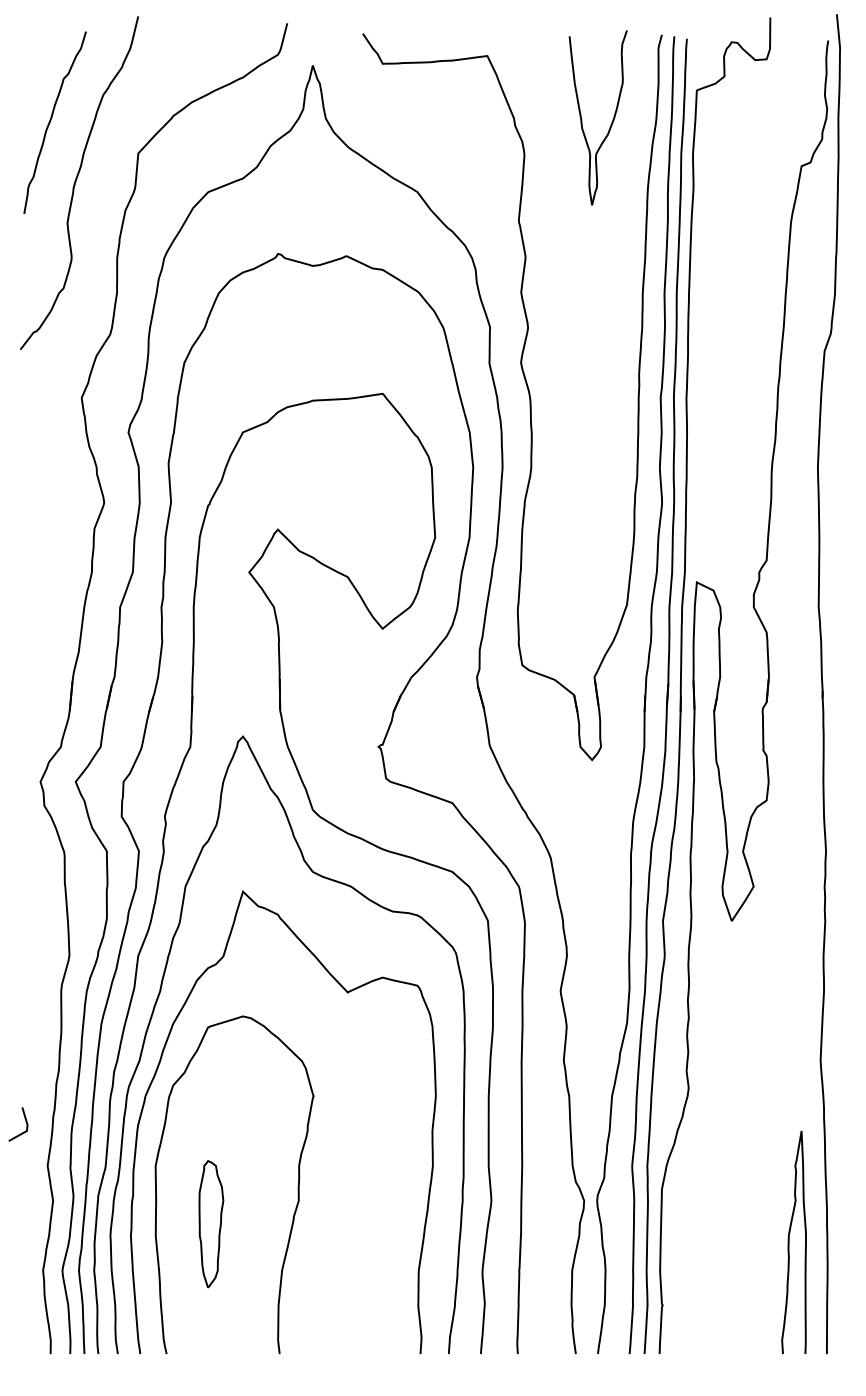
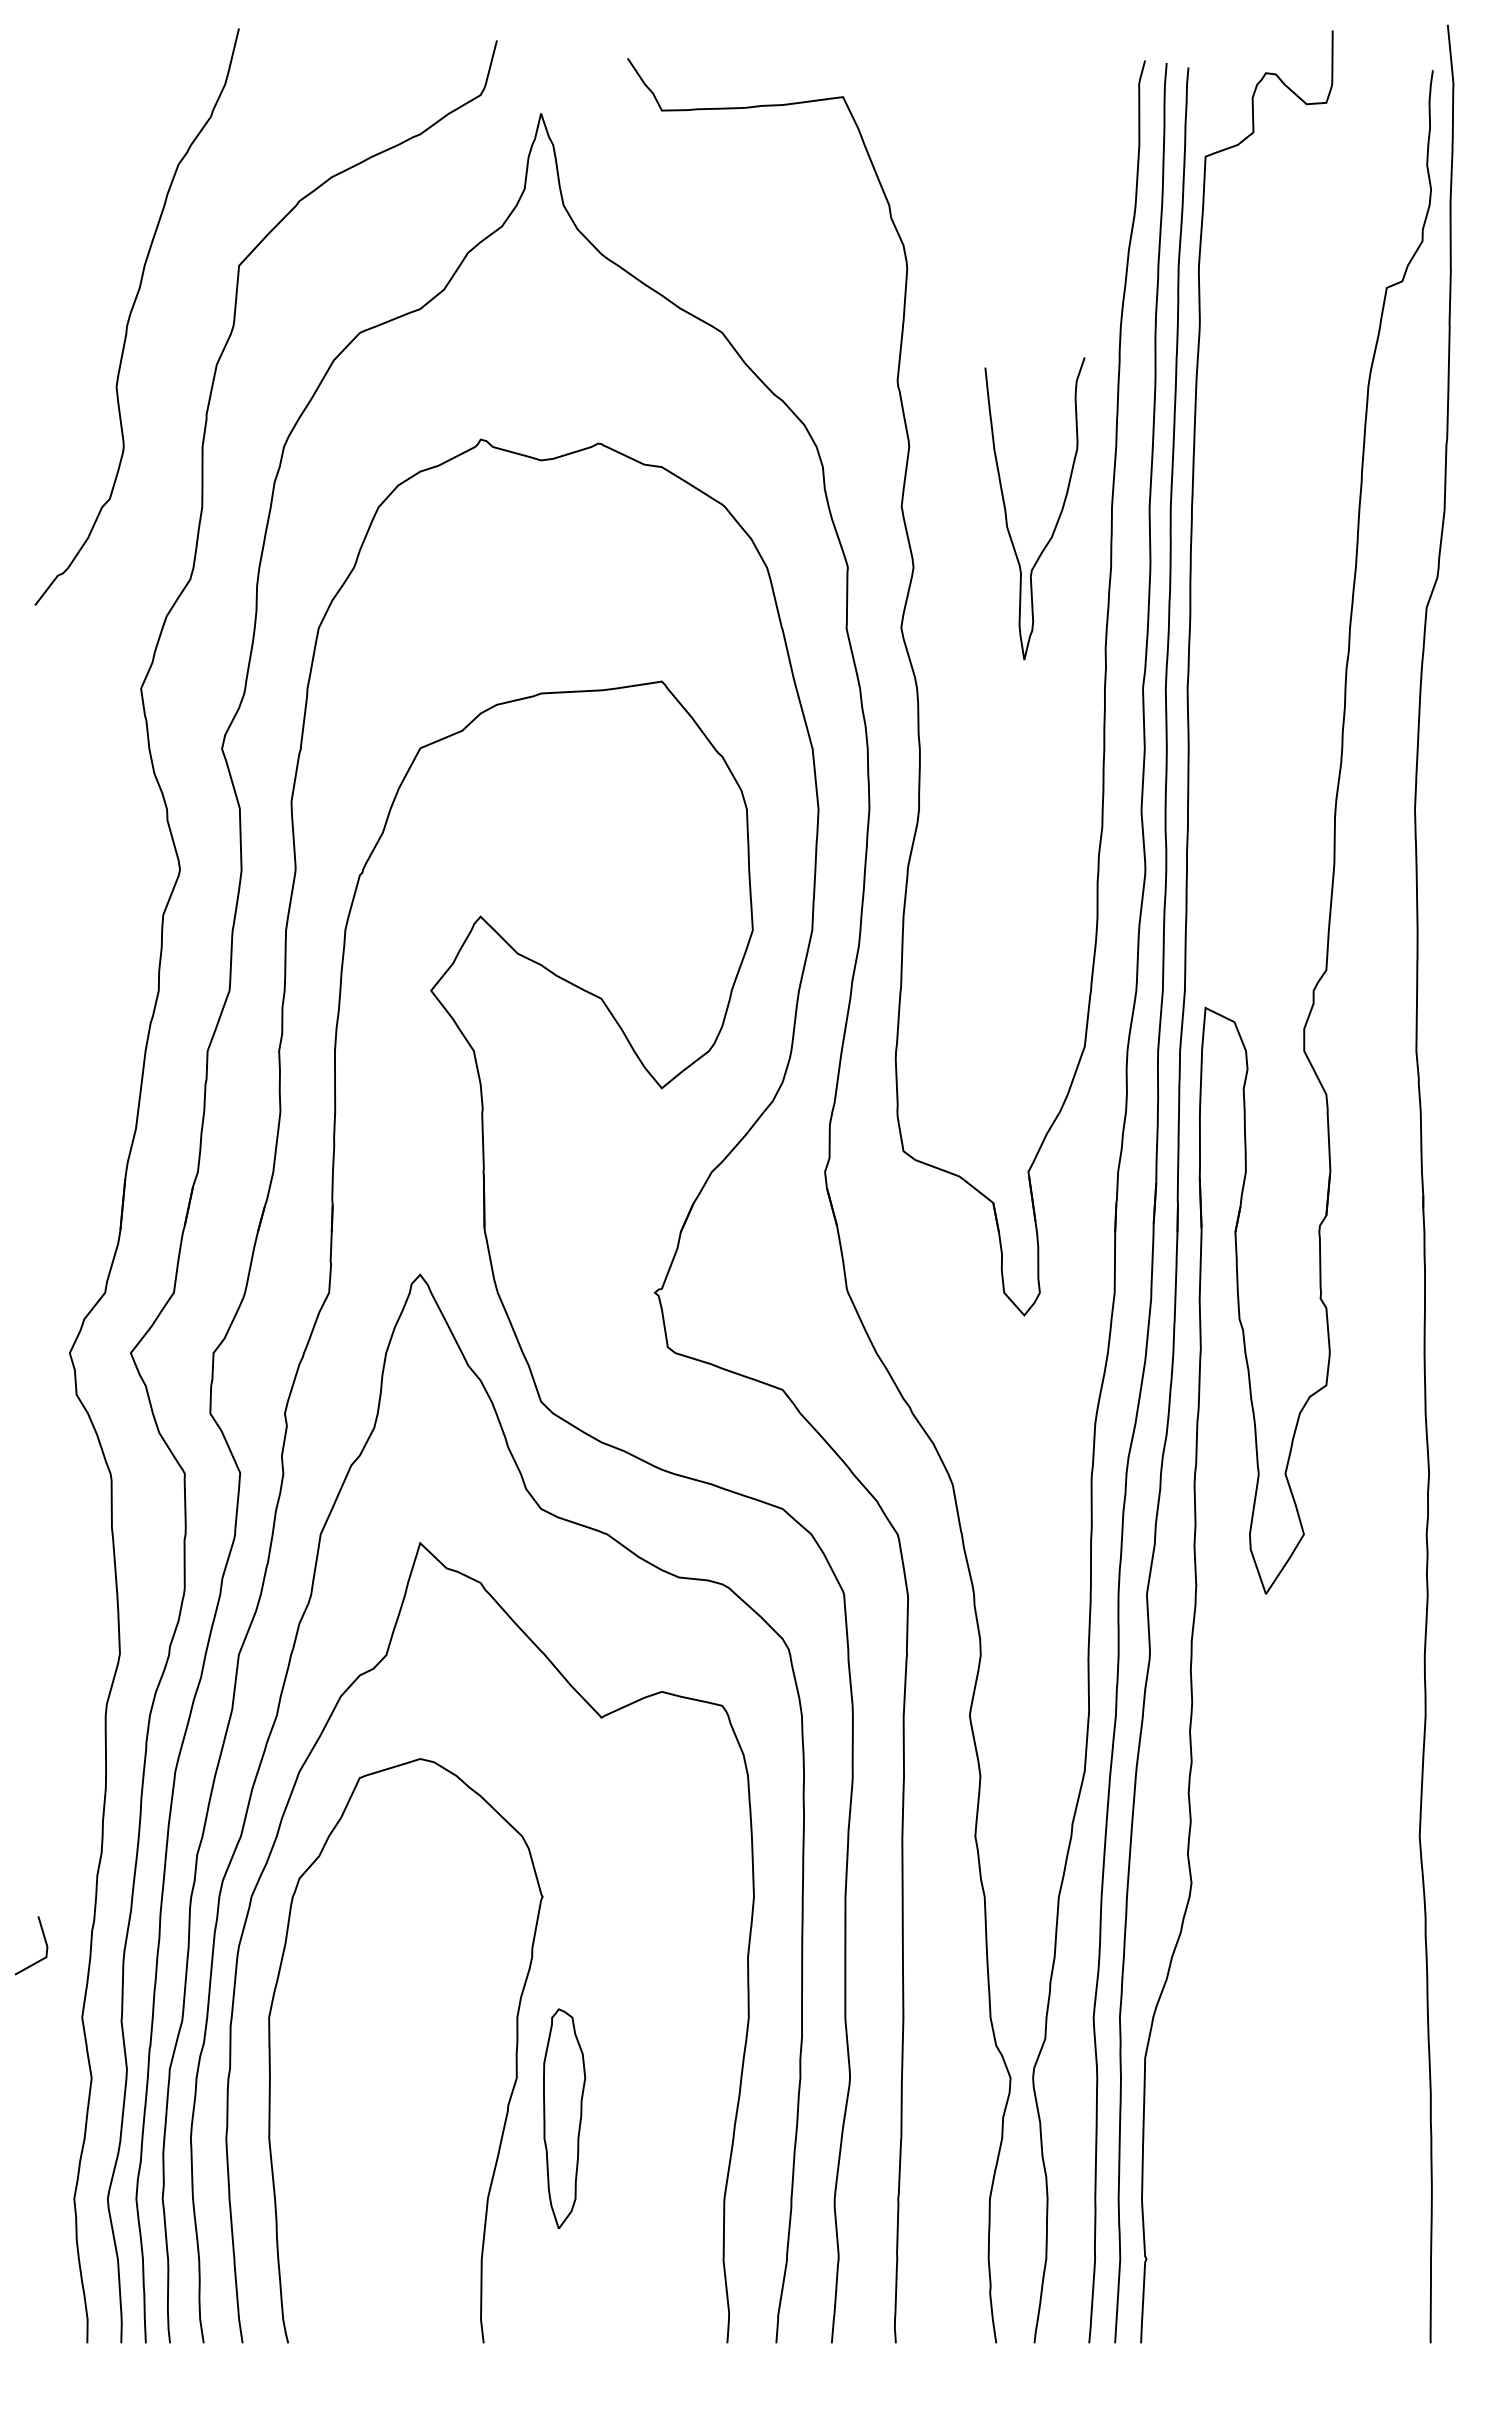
curve: (51, 120) -> (88, 208), removed
curve: (610, 124) -> (1056, 520), moved
part: (211, 1224) -> (564, 2119), moved
curve: (789, 1242) -> (1365, 2150), removed

